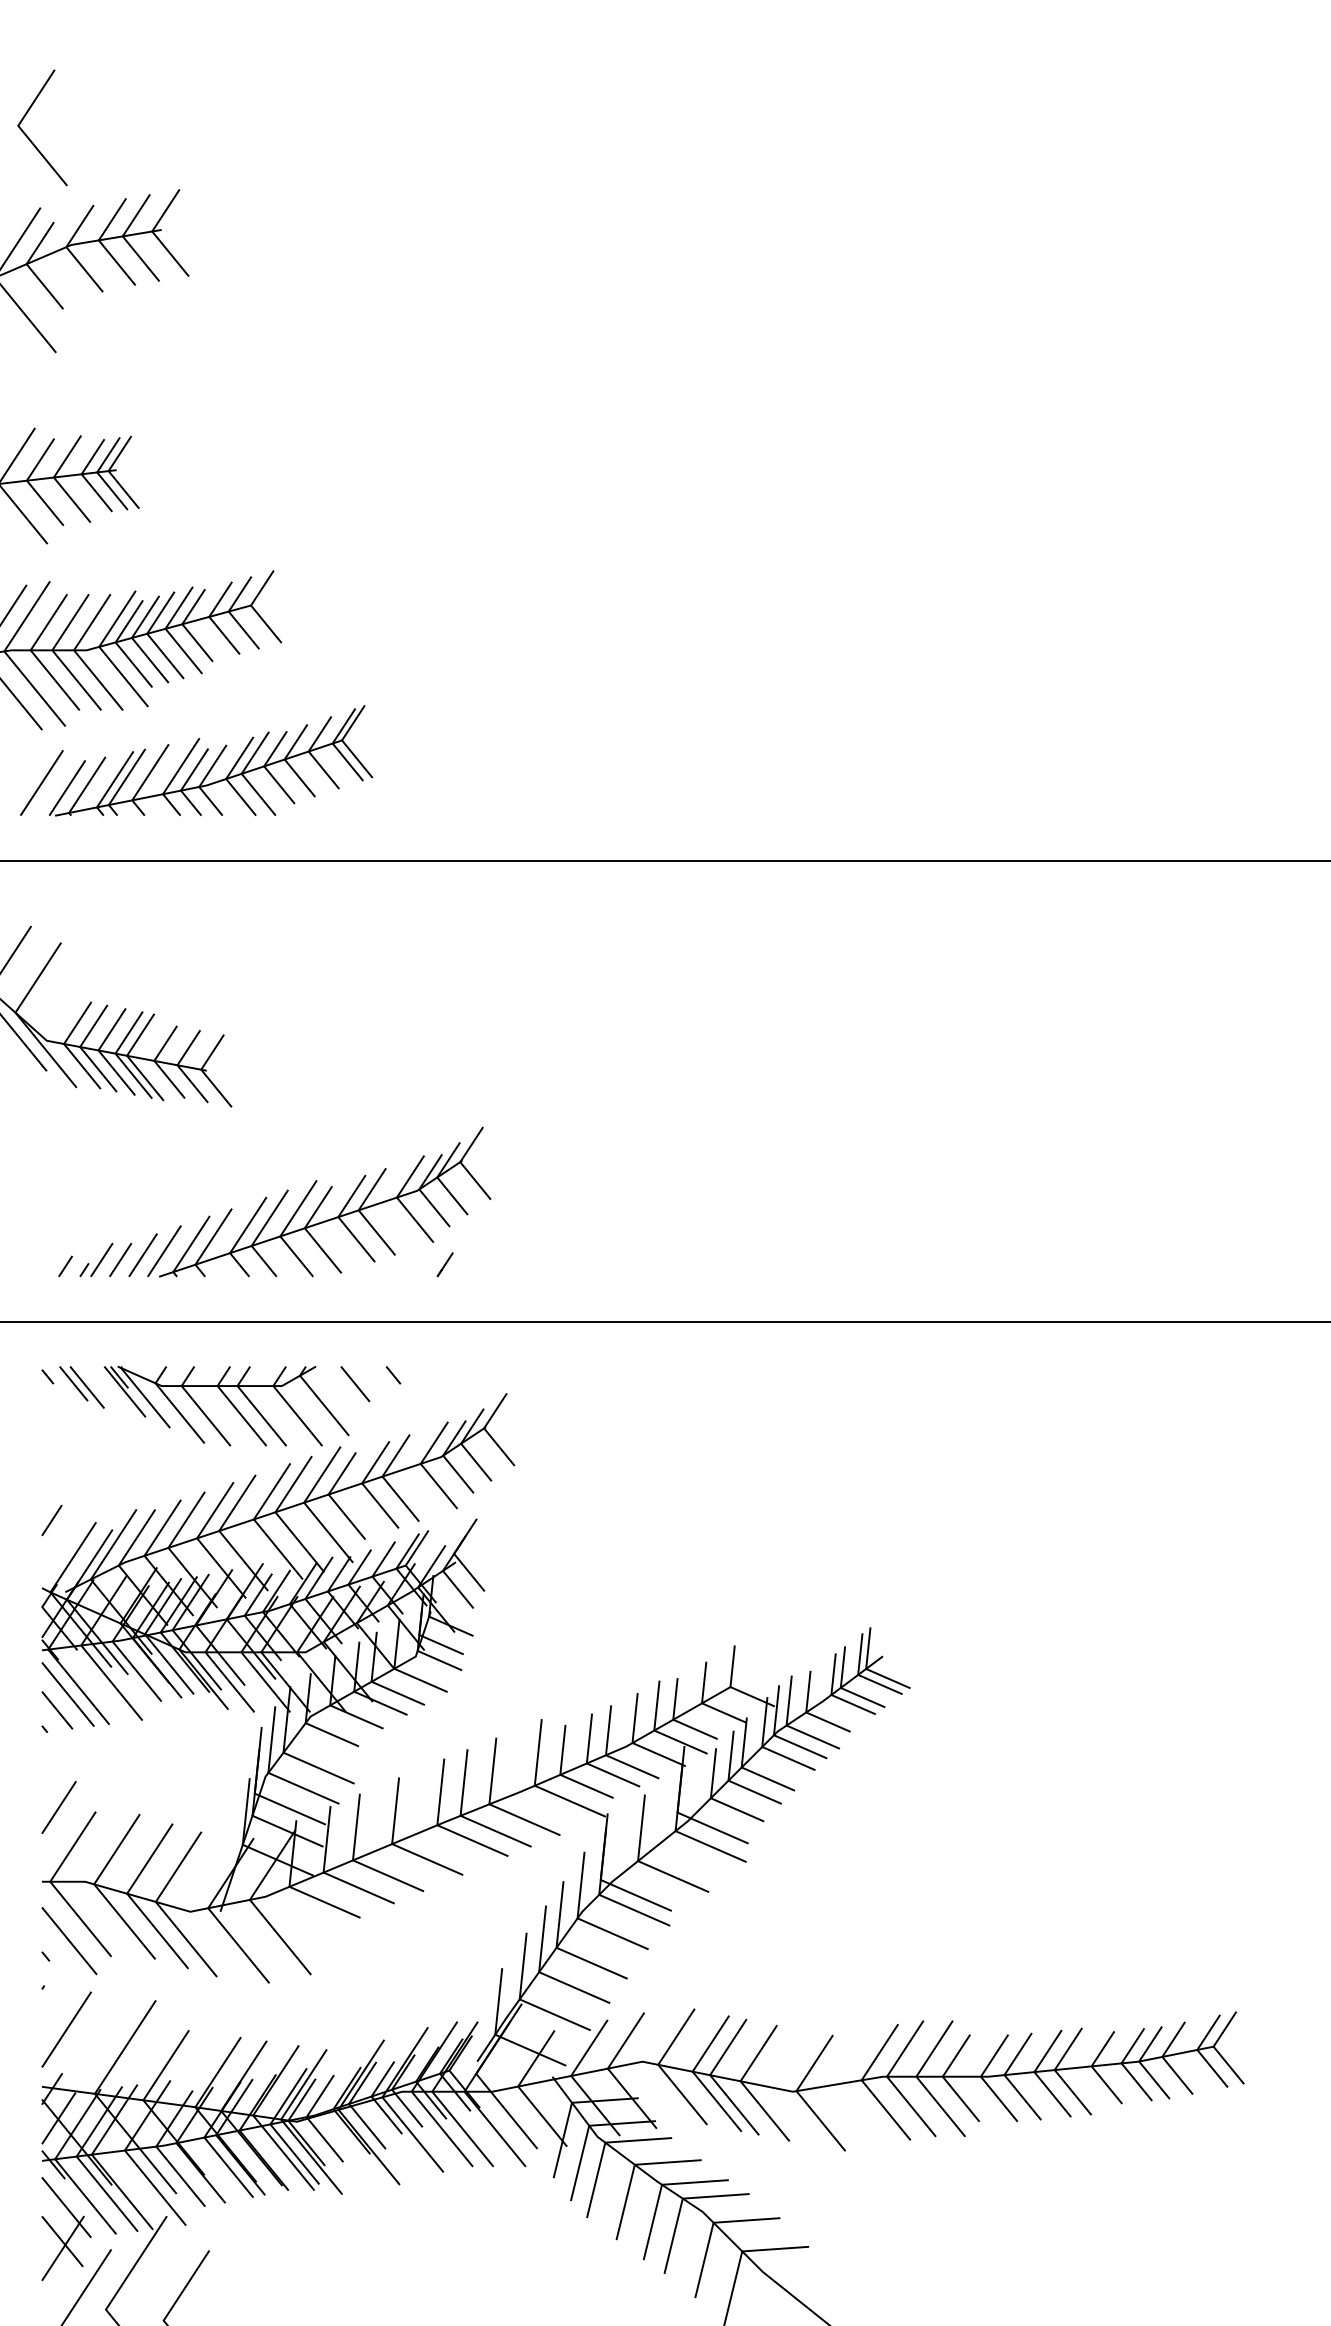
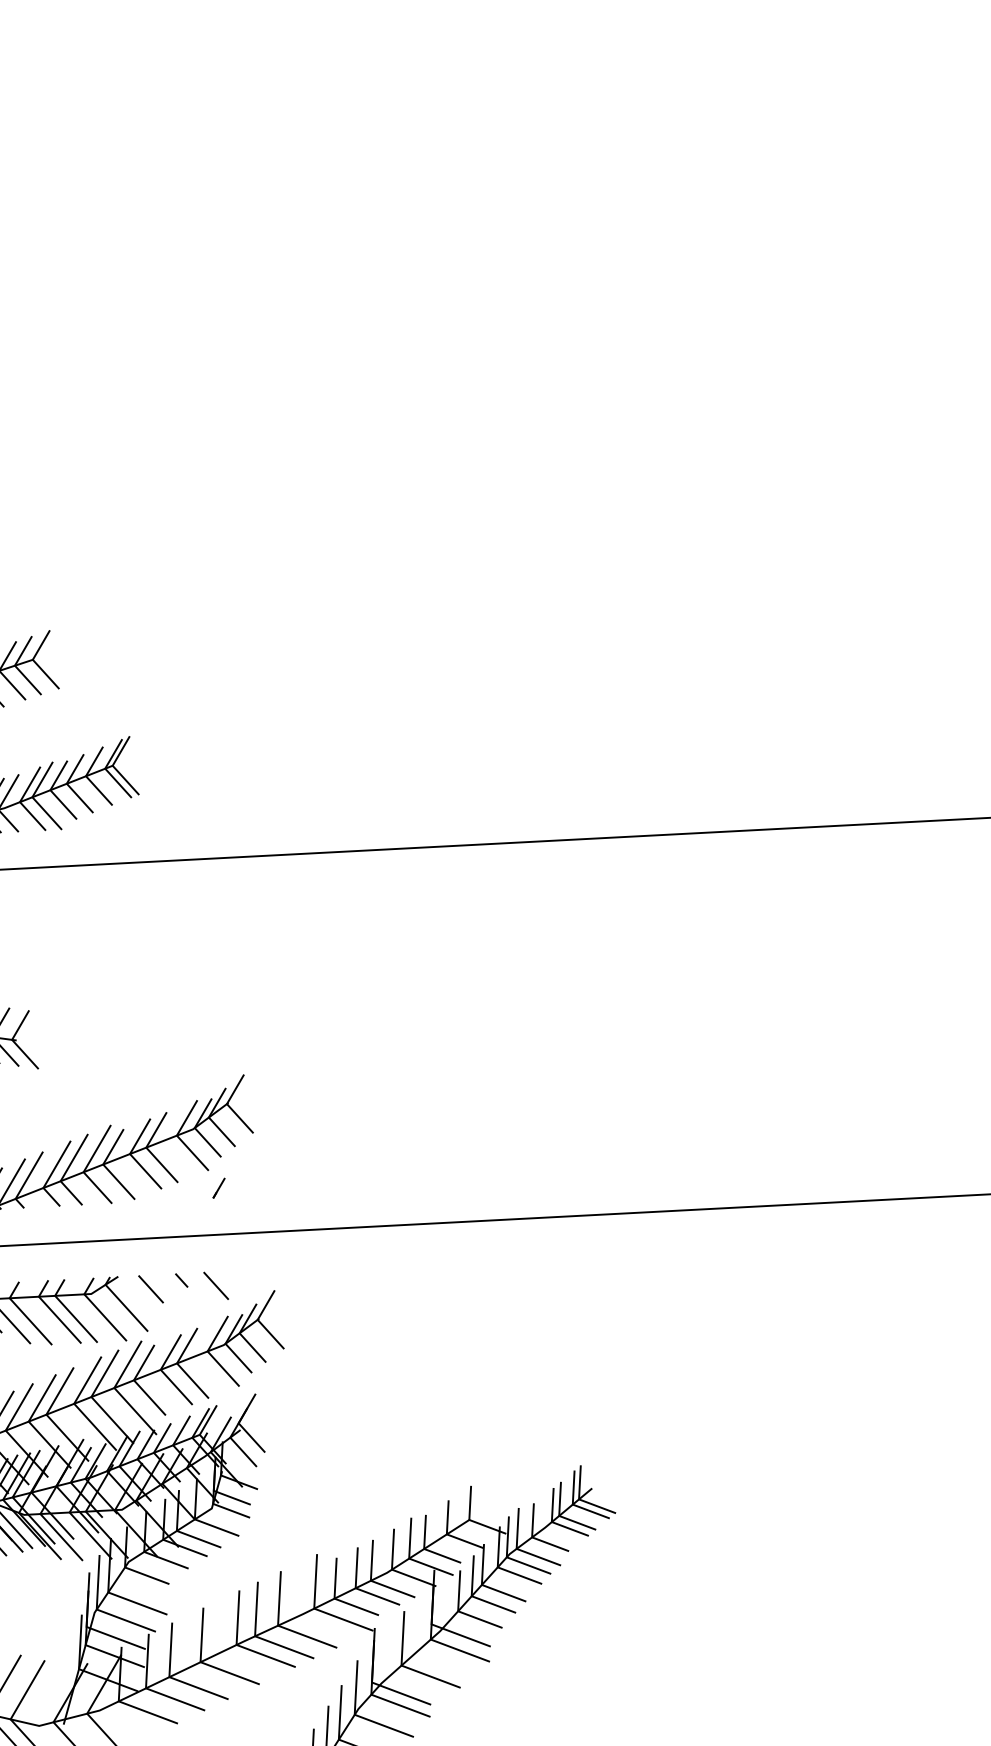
line: (435, 1384) -> (216, 1286), added

